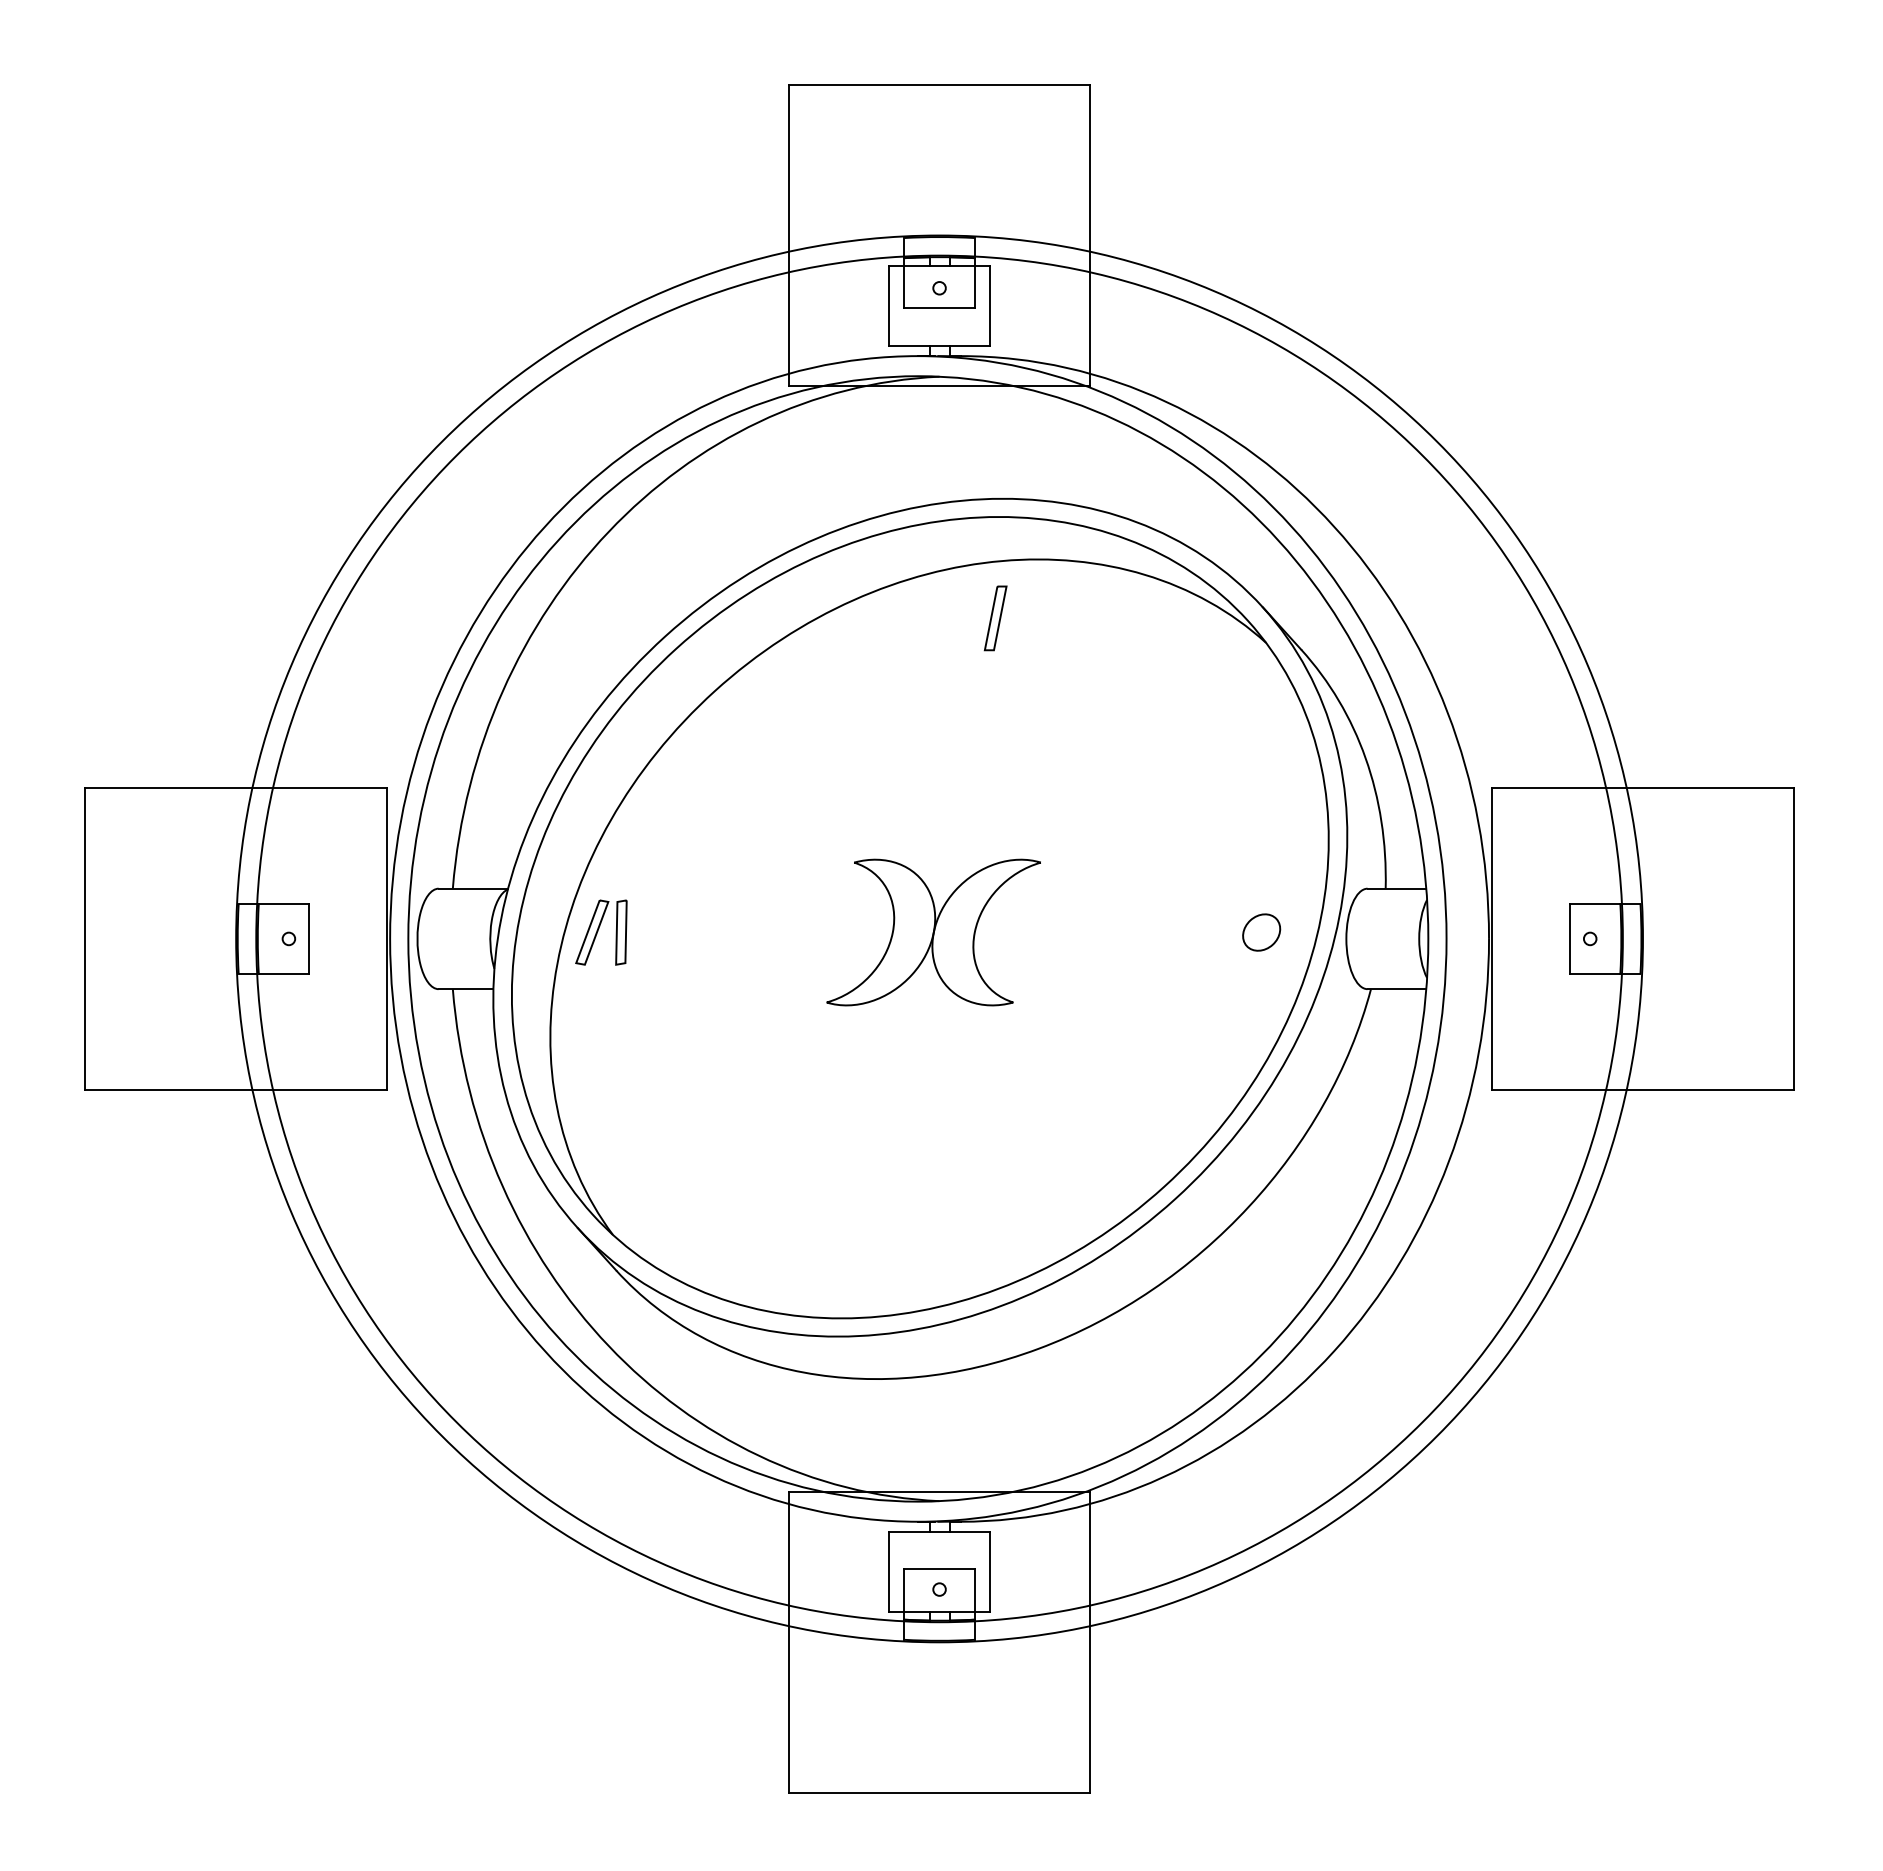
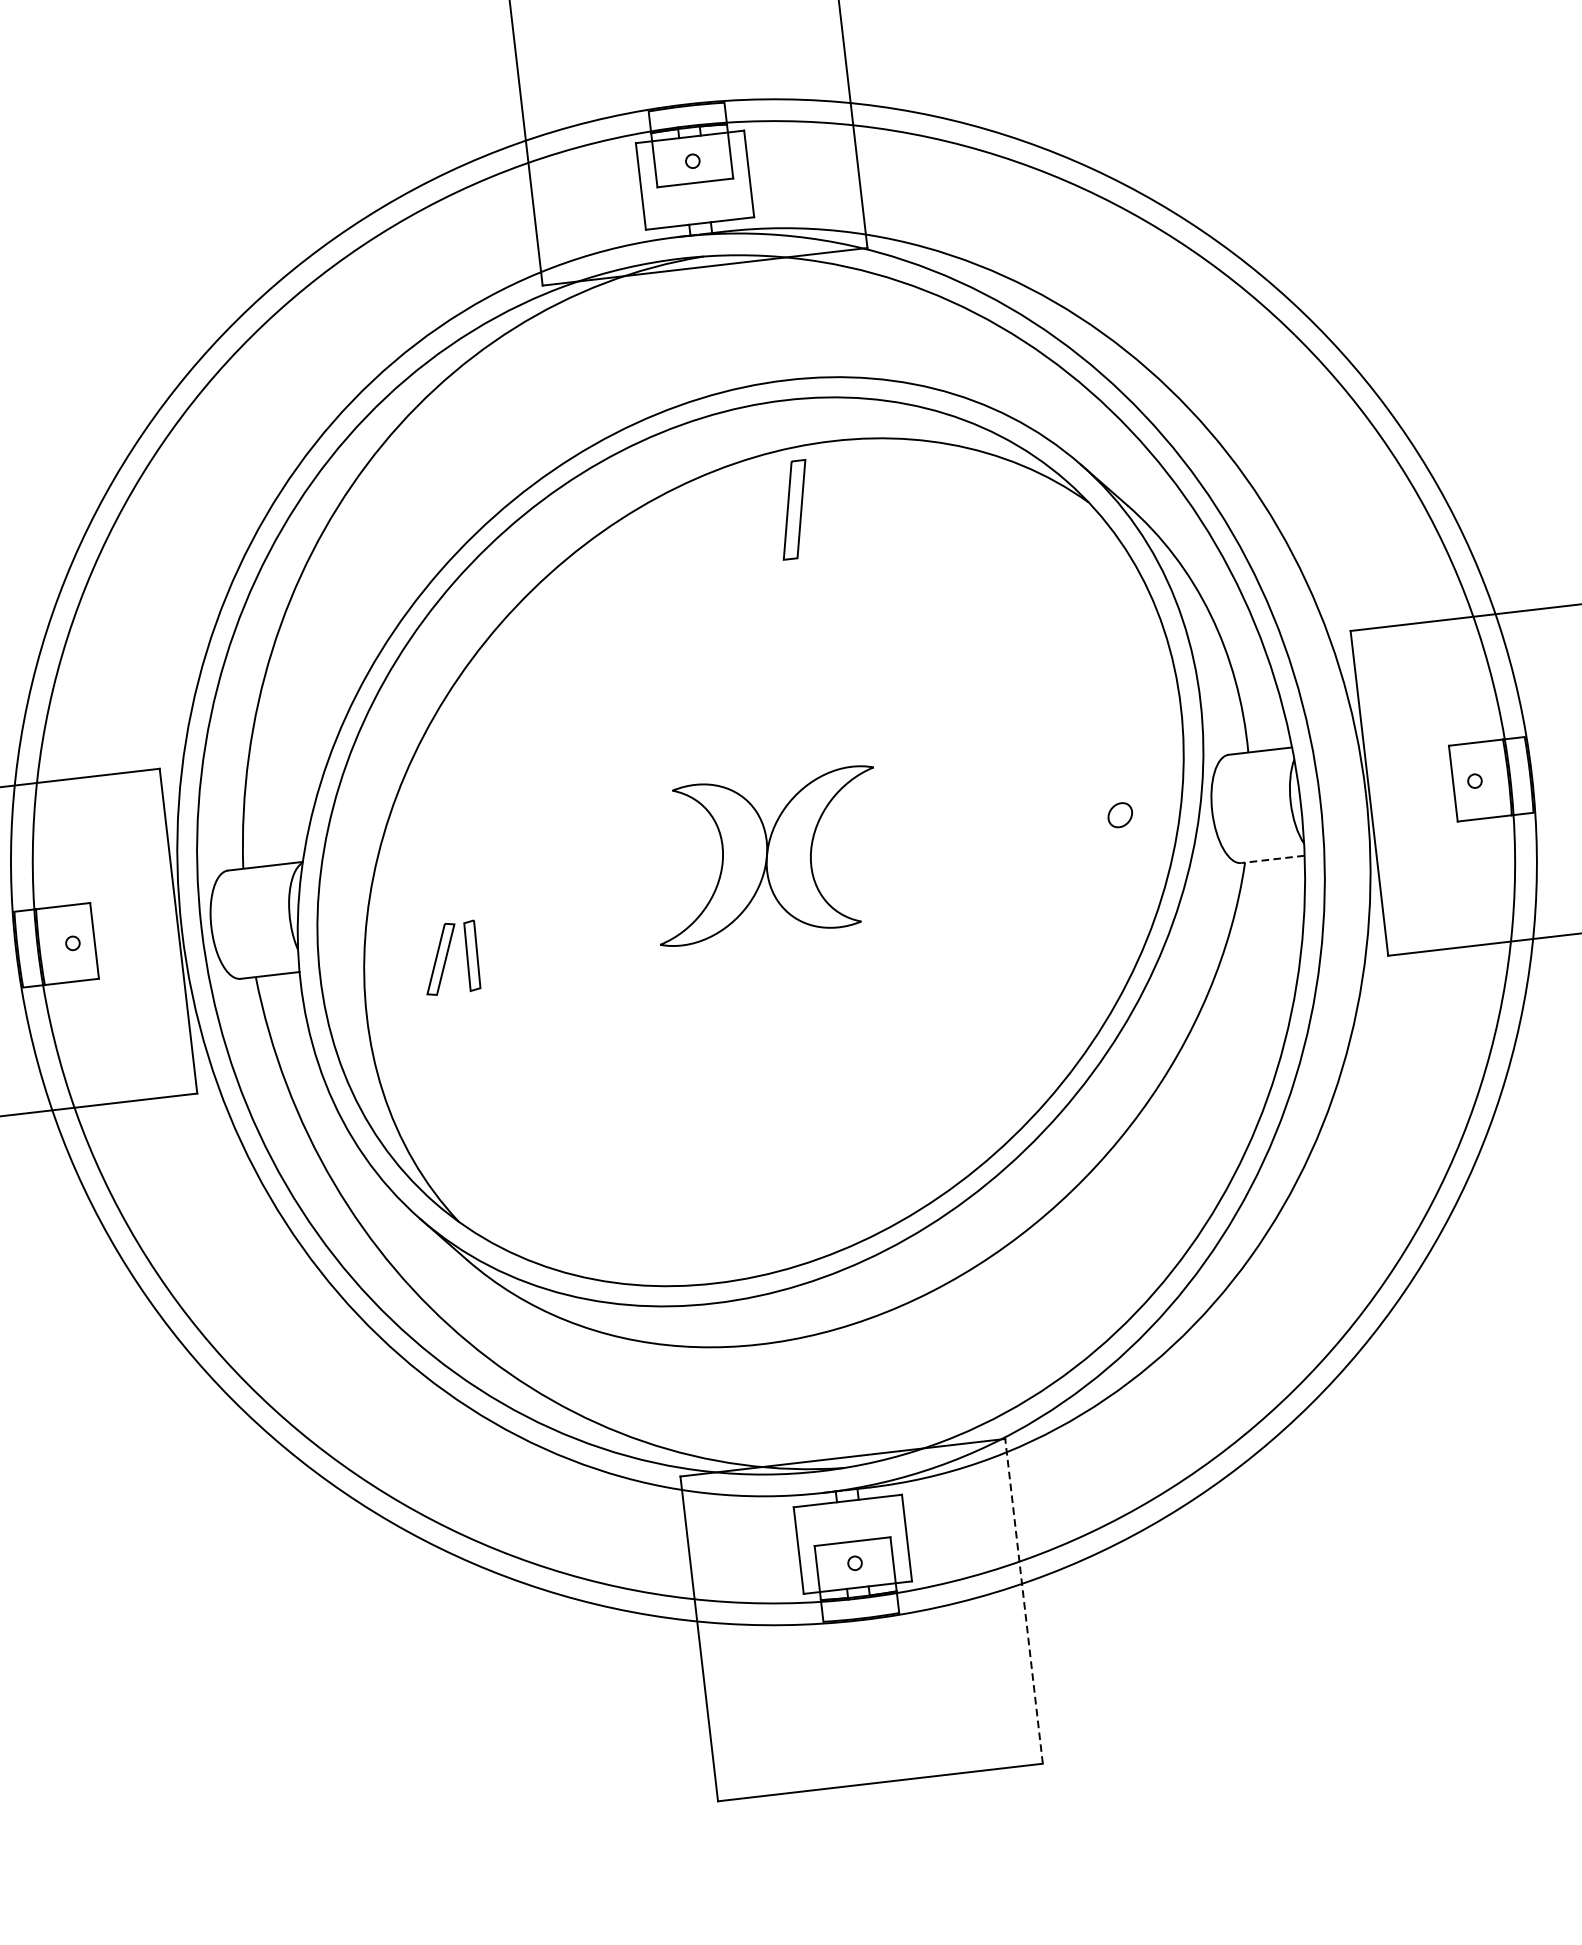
part: (995, 618) -> (794, 510), size x1.4
part: (601, 932) -> (450, 958), moved
circle: (1261, 932) -> (1120, 815), size x0.6
line: (1396, 989) -> (1272, 859), solid -> dashed
line: (1090, 1642) -> (1024, 1601), solid -> dashed

